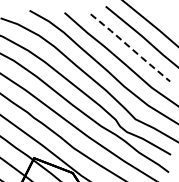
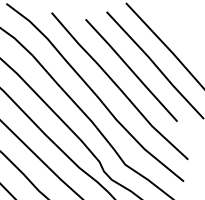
line: (130, 47) -> (131, 69), dashed -> solid

